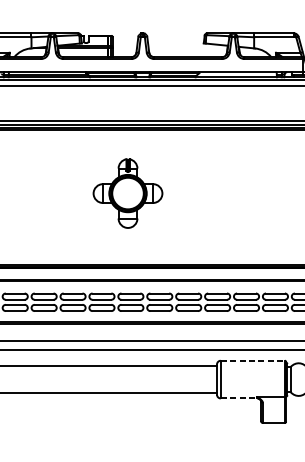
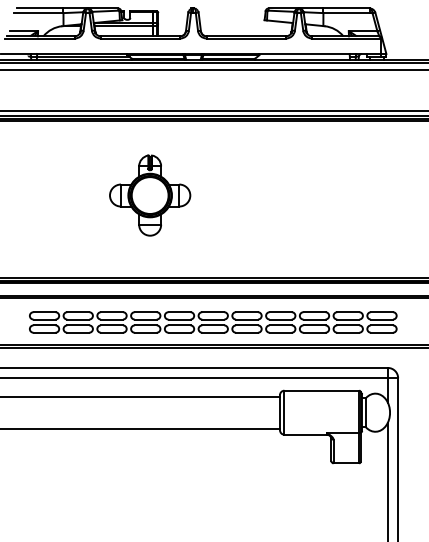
part: (128, 193) -> (150, 195), moved
line: (253, 360) -> (322, 390), dashed -> solid
line: (239, 398) -> (306, 434), dashed -> solid

